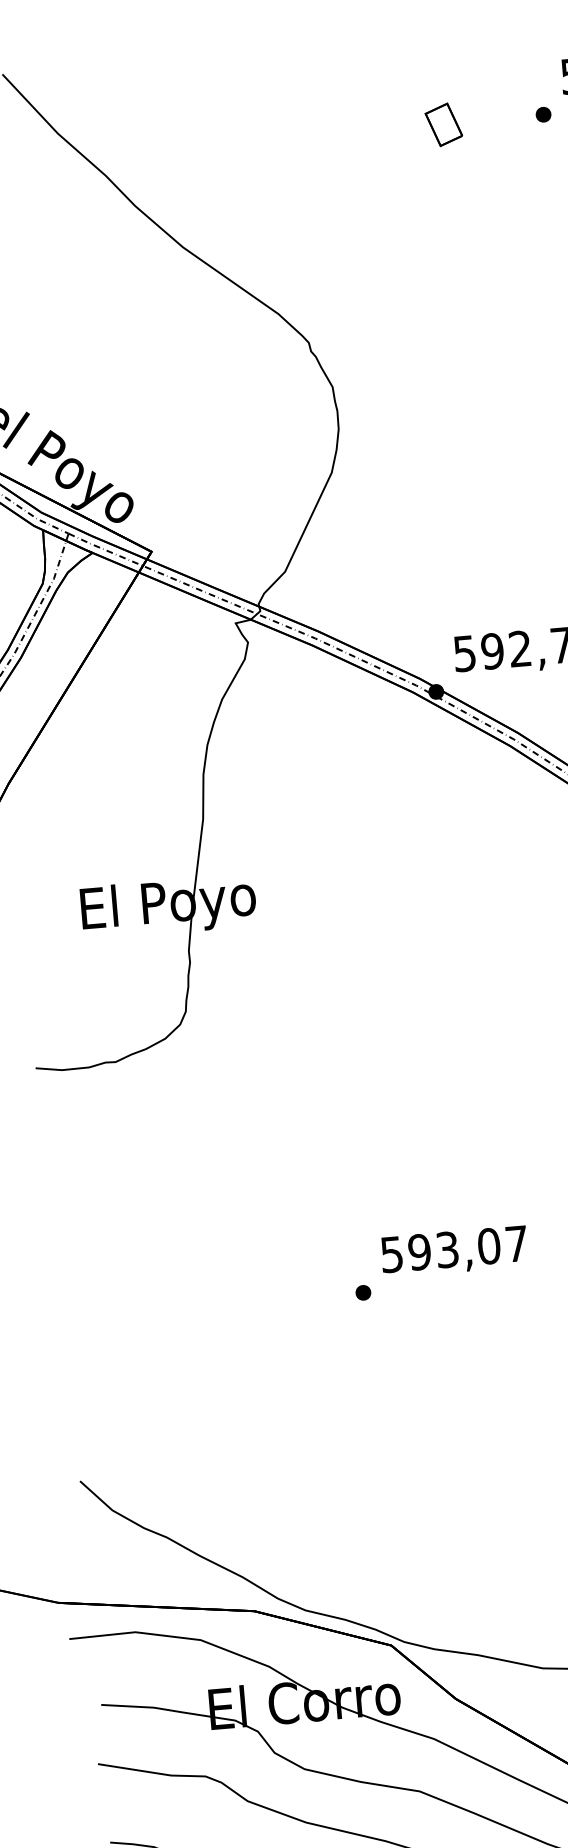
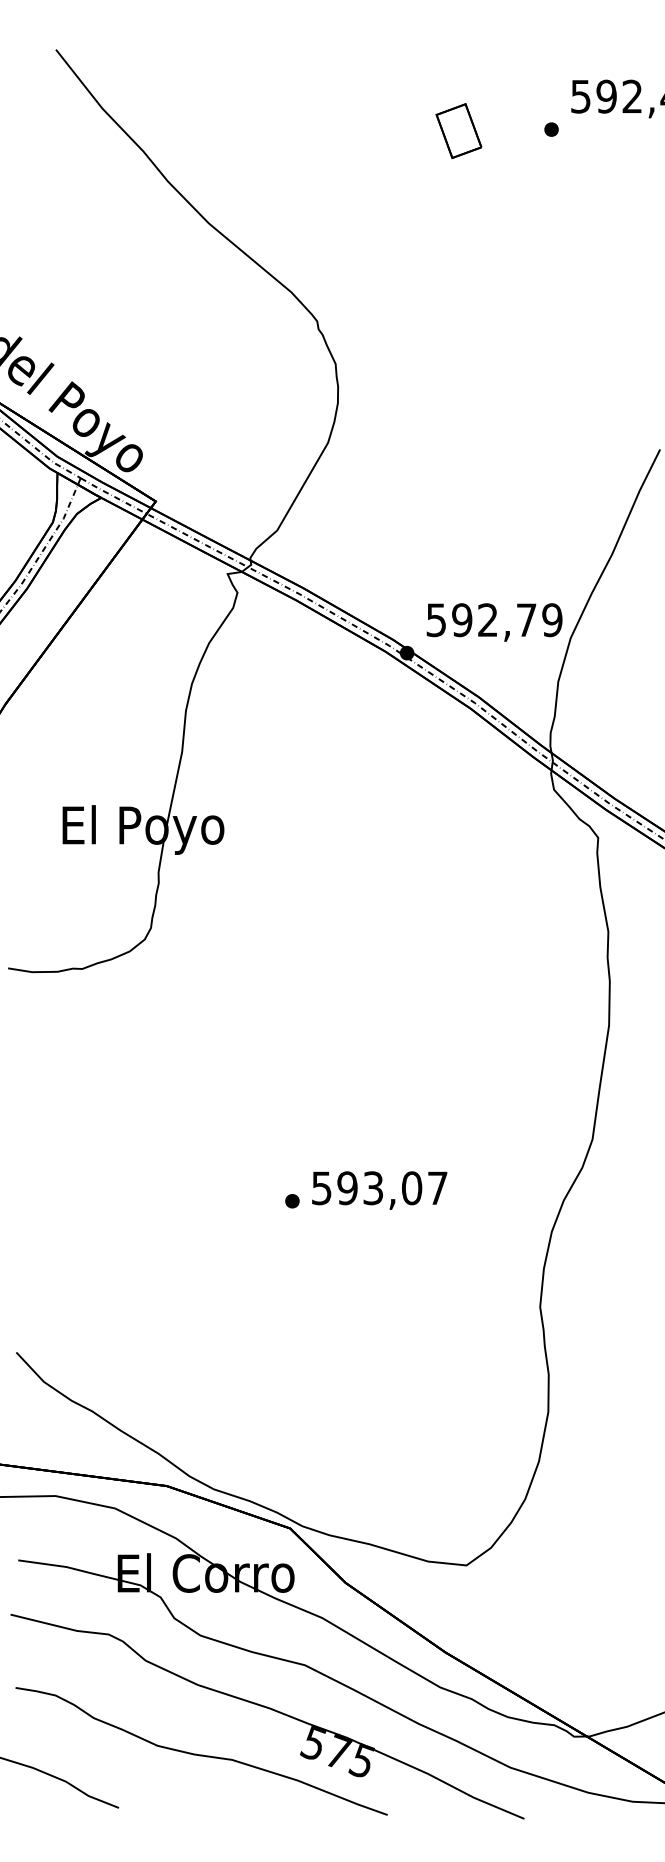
part: (443, 124) -> (458, 130), size x1.4
text: (454, 1251) -> (379, 1190), moved

